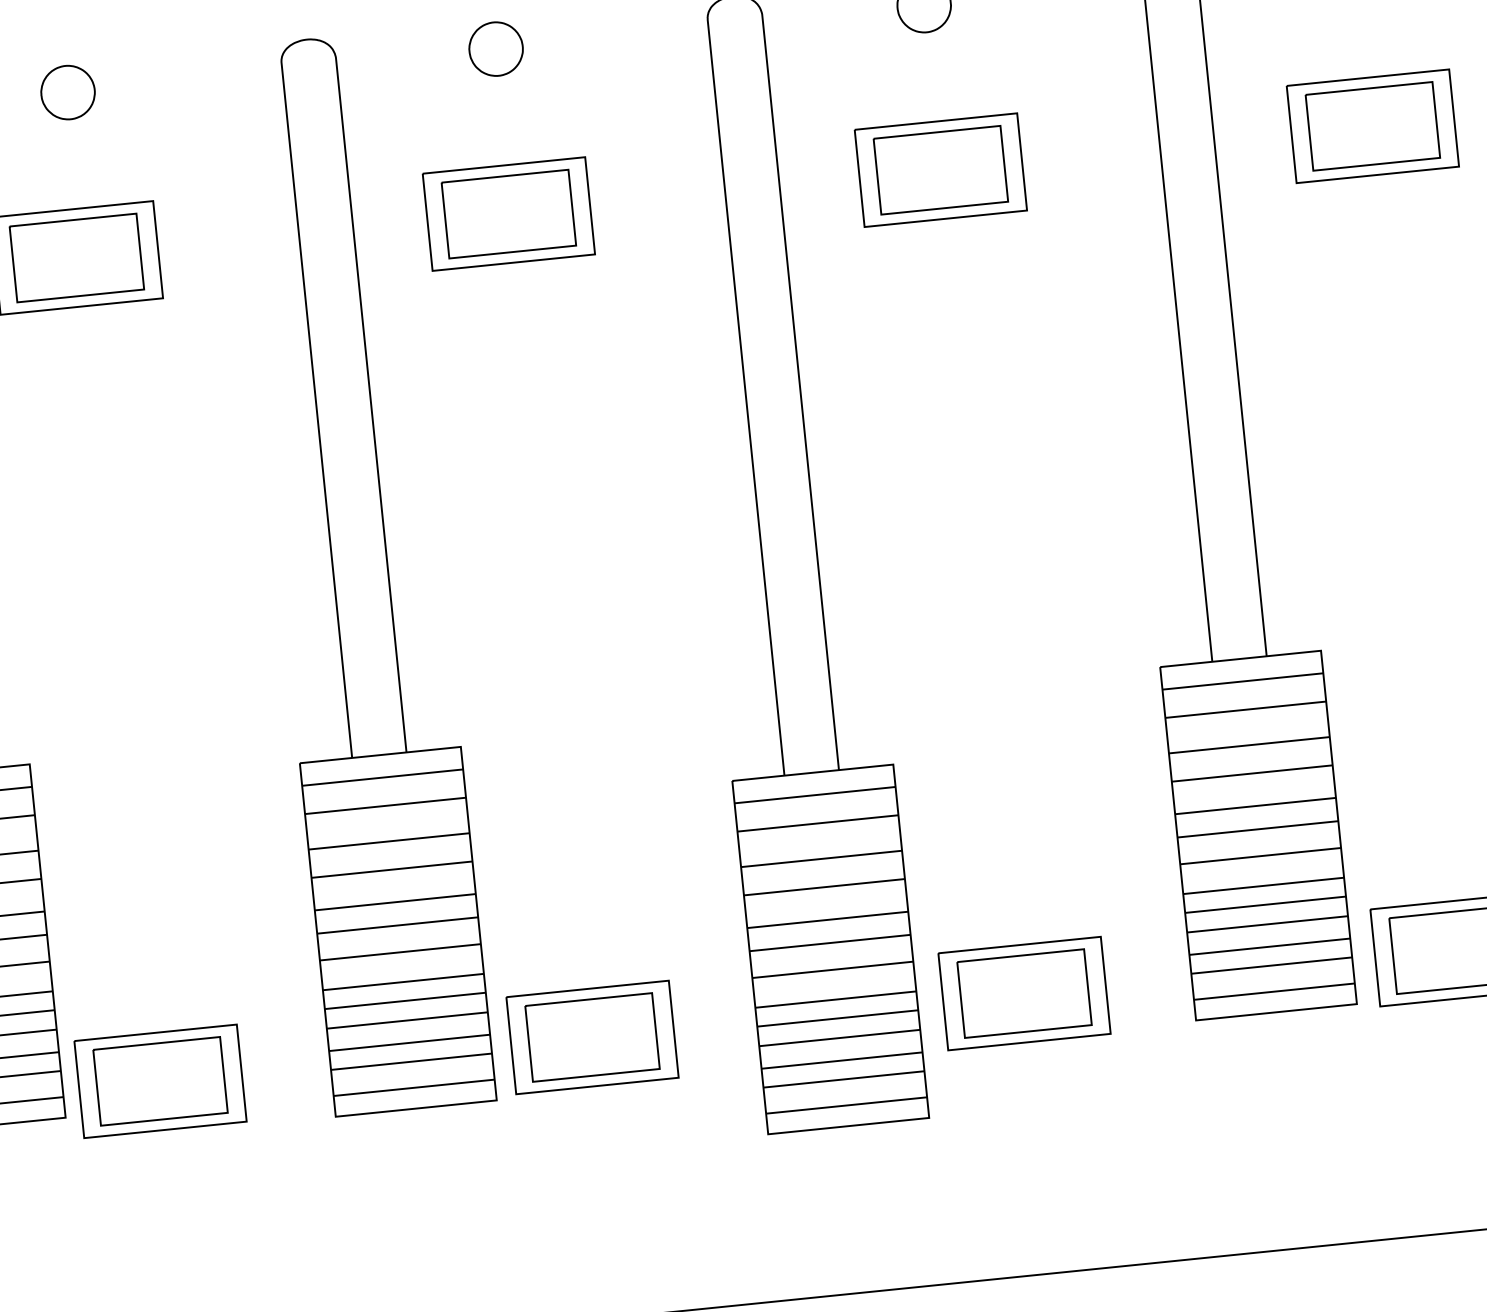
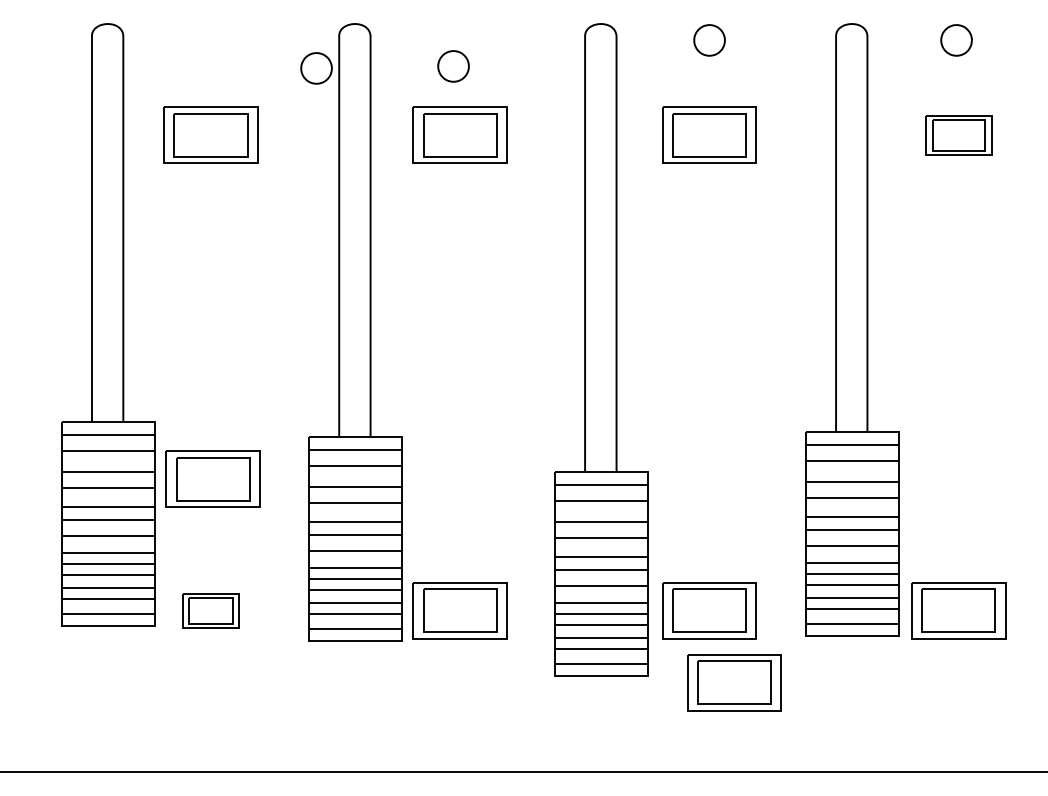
part: (496, 49) -> (453, 66), moved
part: (67, 92) -> (316, 68), moved
part: (1372, 124) -> (958, 134), size x0.7
part: (139, 852) -> (212, 478), added
part: (159, 1081) -> (210, 610), size x0.6
part: (1080, 1113) -> (734, 682), added

